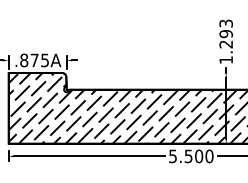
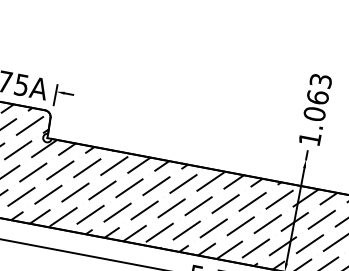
text: (225, 38) -> (315, 104), 1.293 -> 1.063

